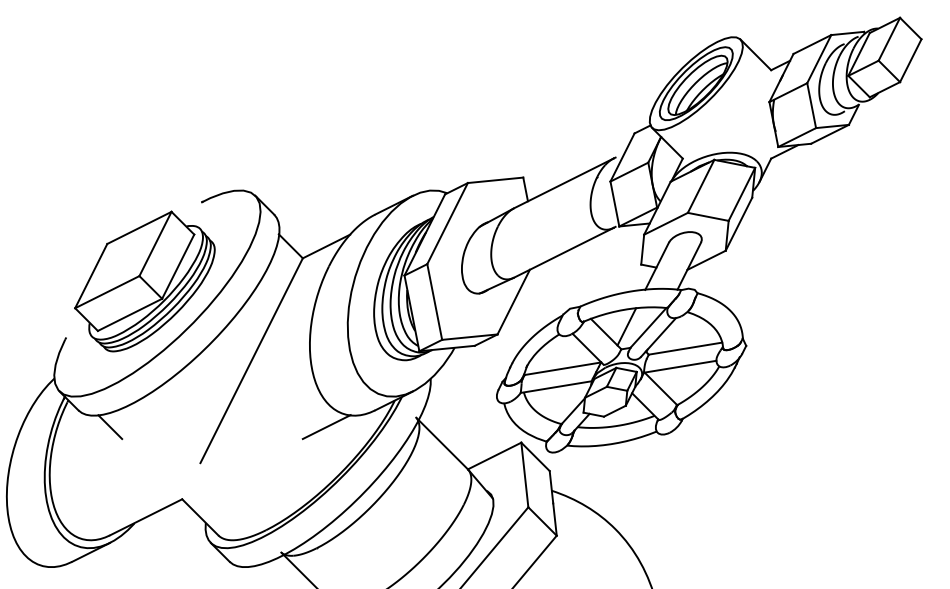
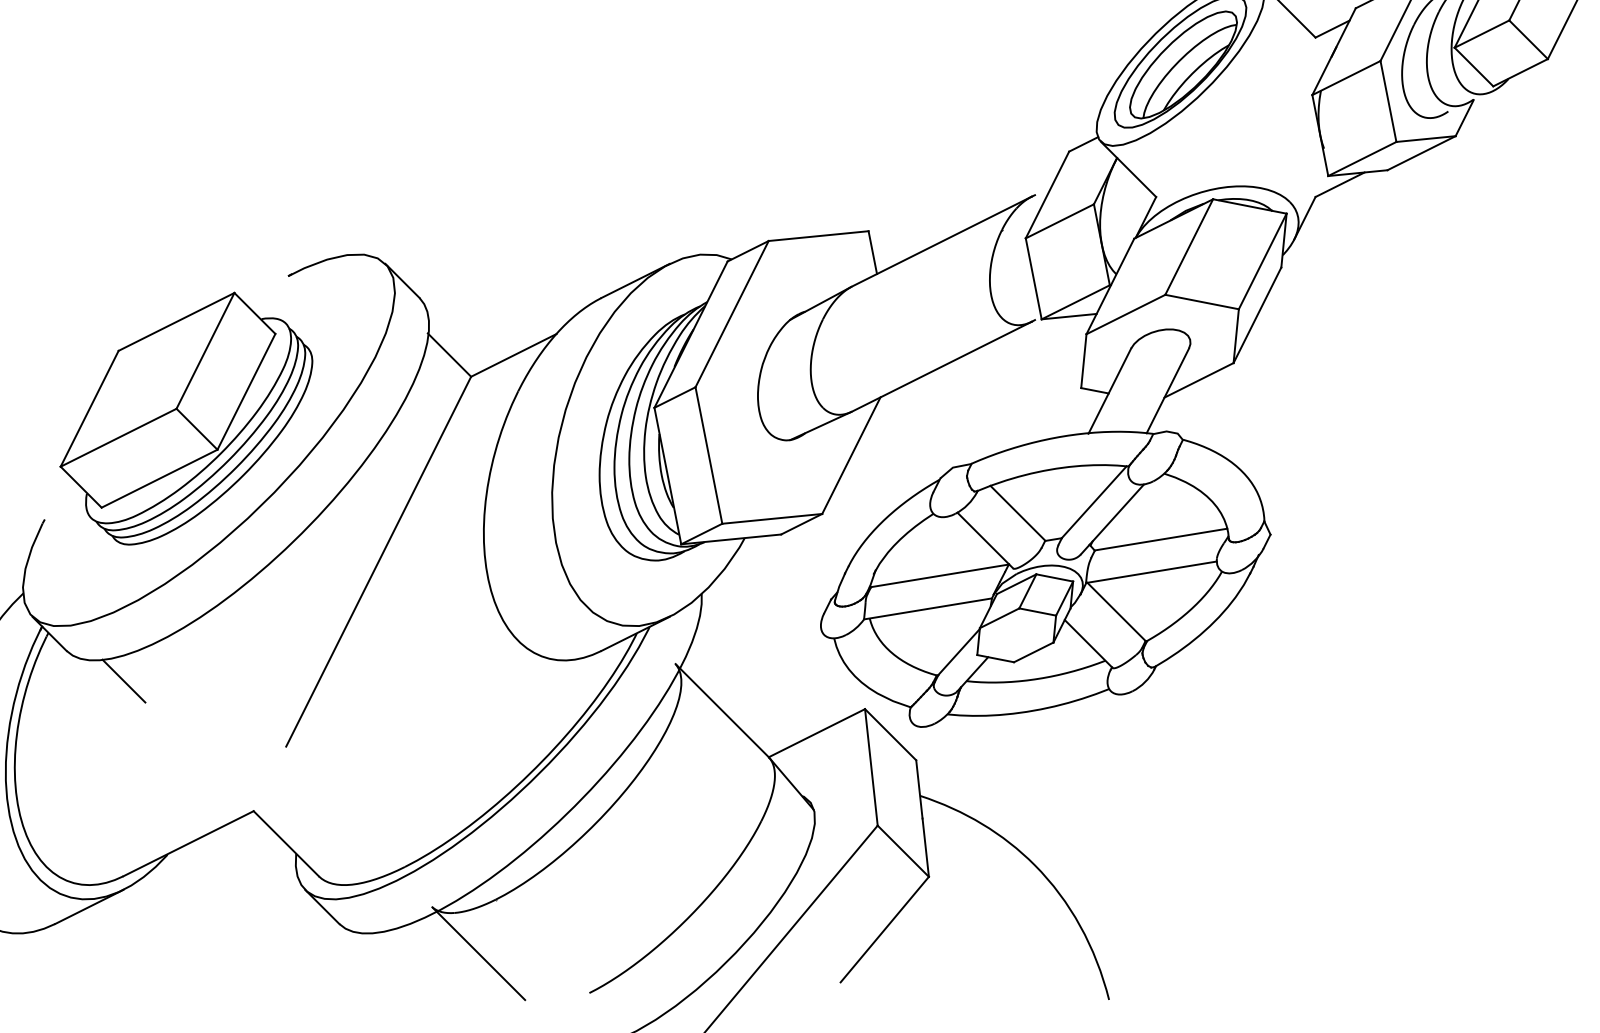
line: (626, 326) -> (1054, 499), removed
line: (326, 427) -> (513, 681), removed

